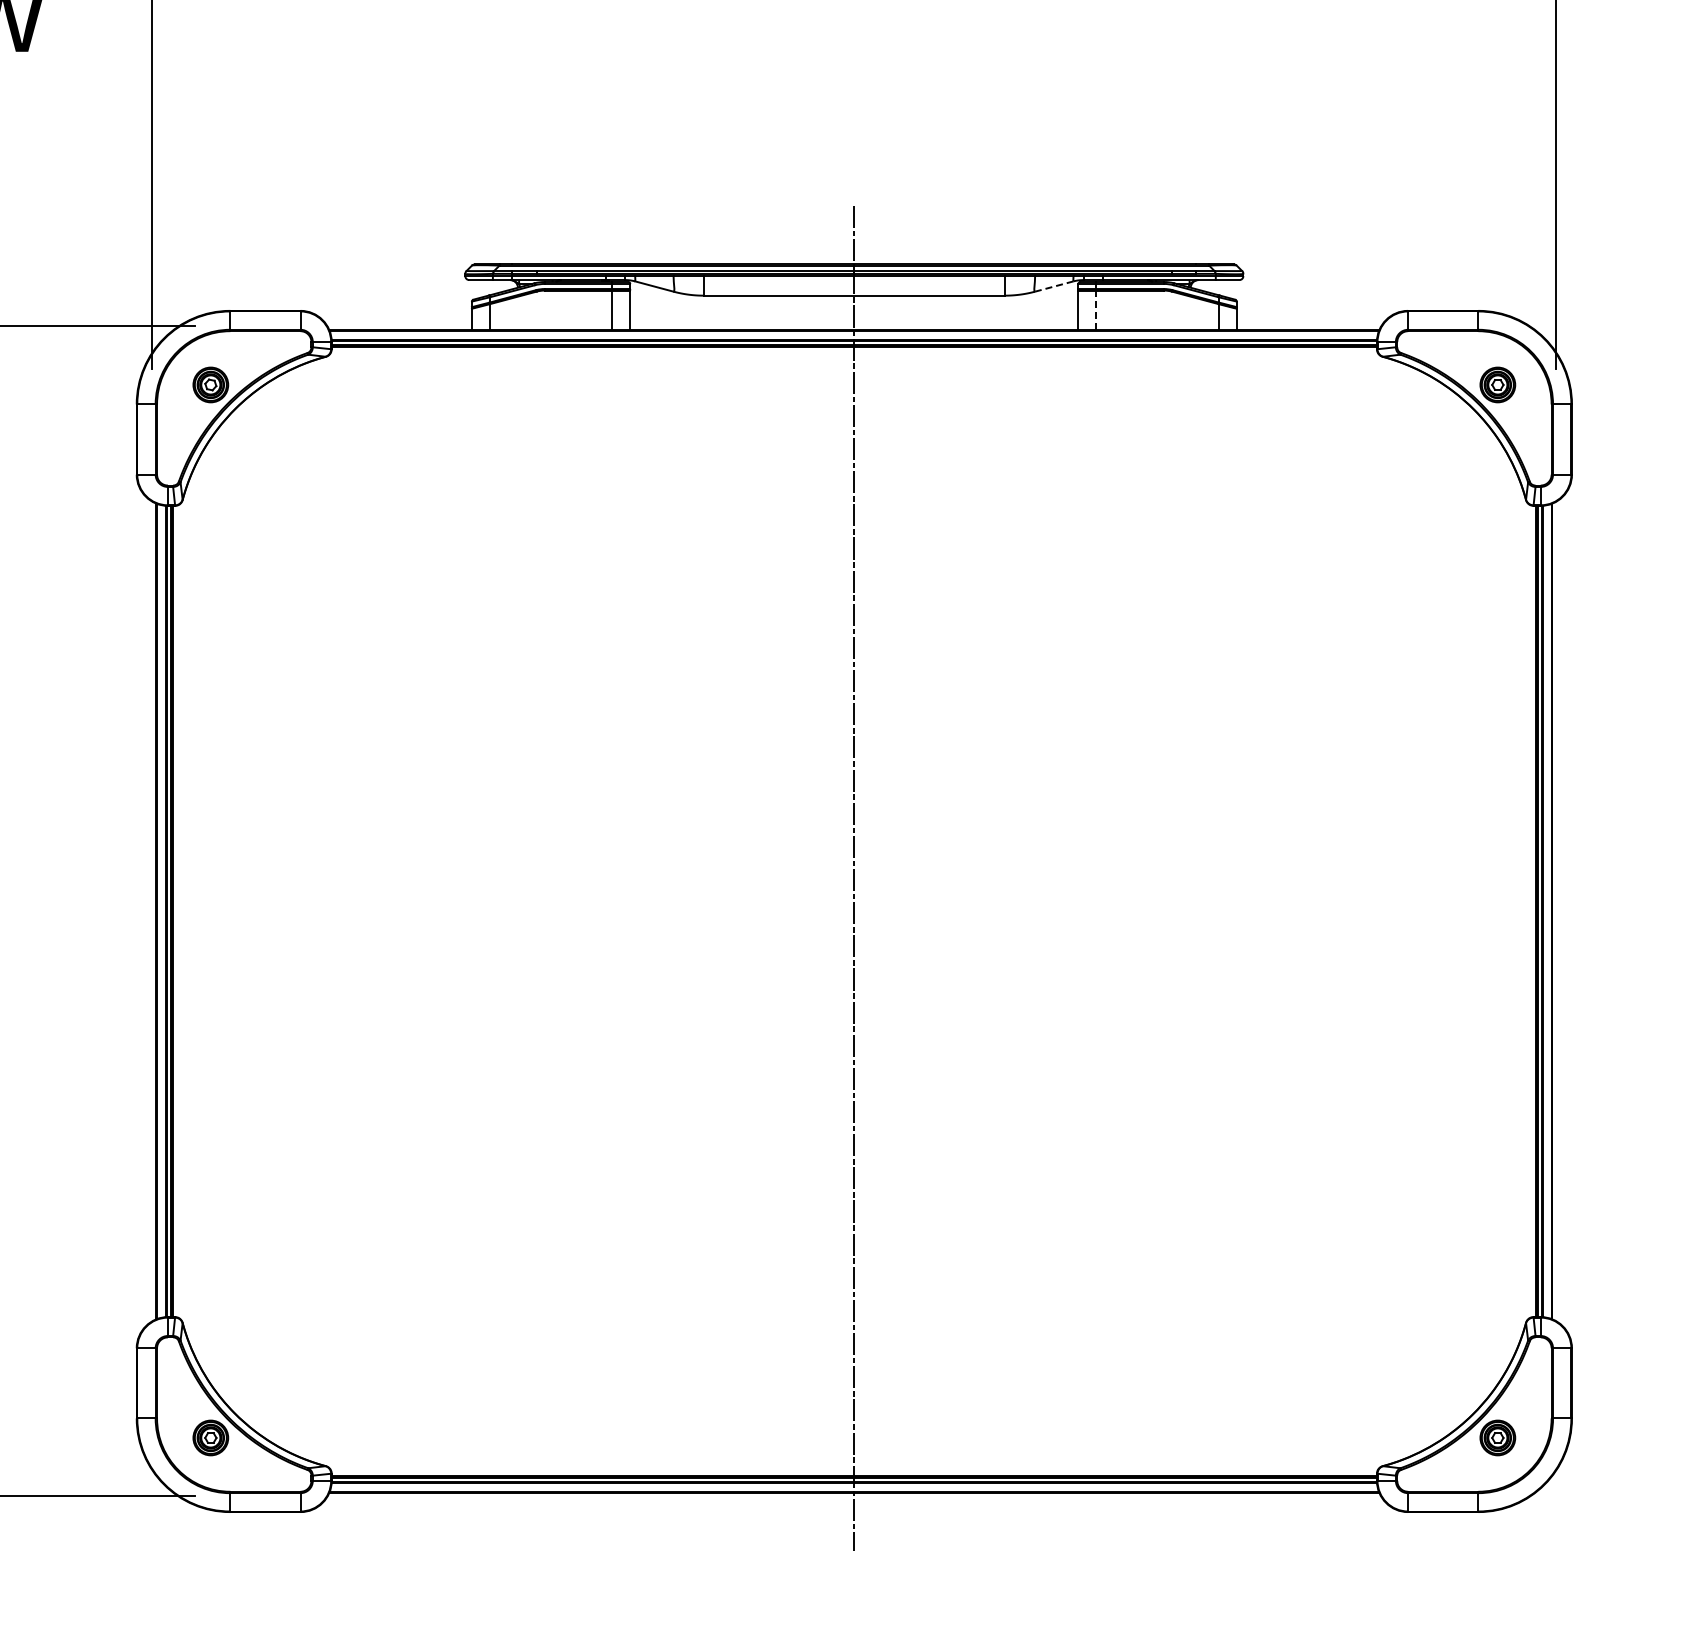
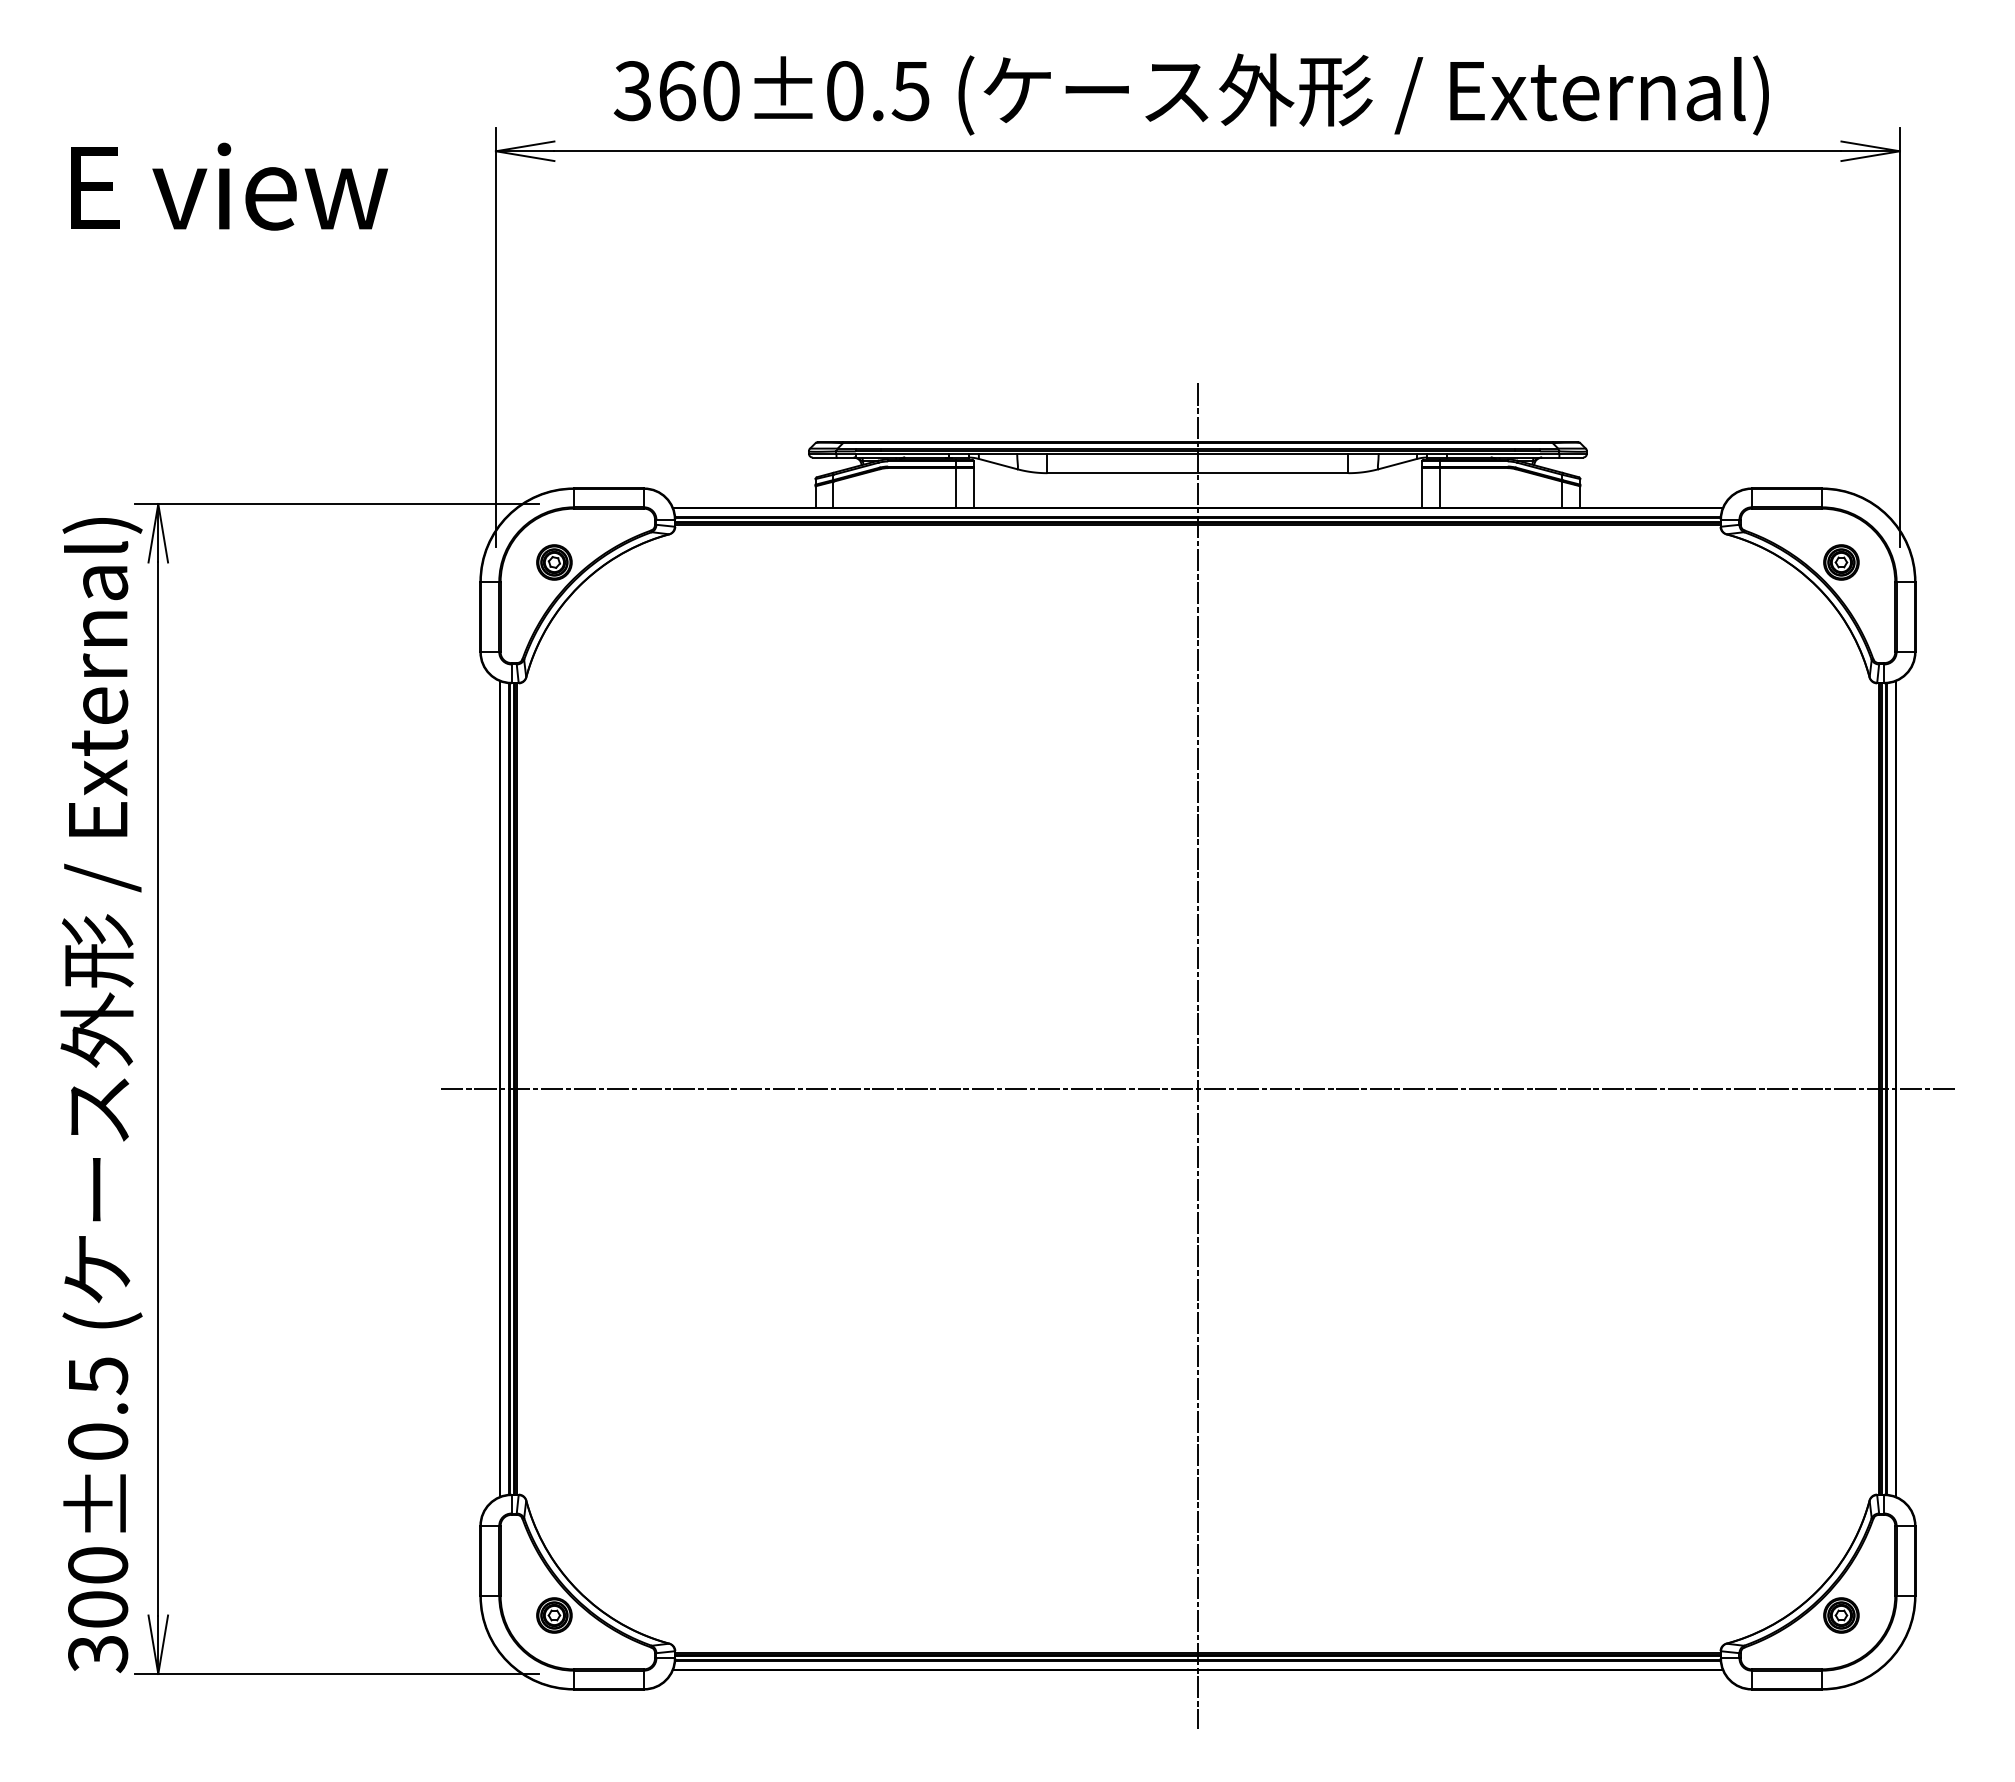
line: (1053, 286) -> (1397, 464), dashed -> solid
line: (1095, 310) -> (1439, 488), dashed -> solid
line: (853, 911) -> (1197, 1089), added

